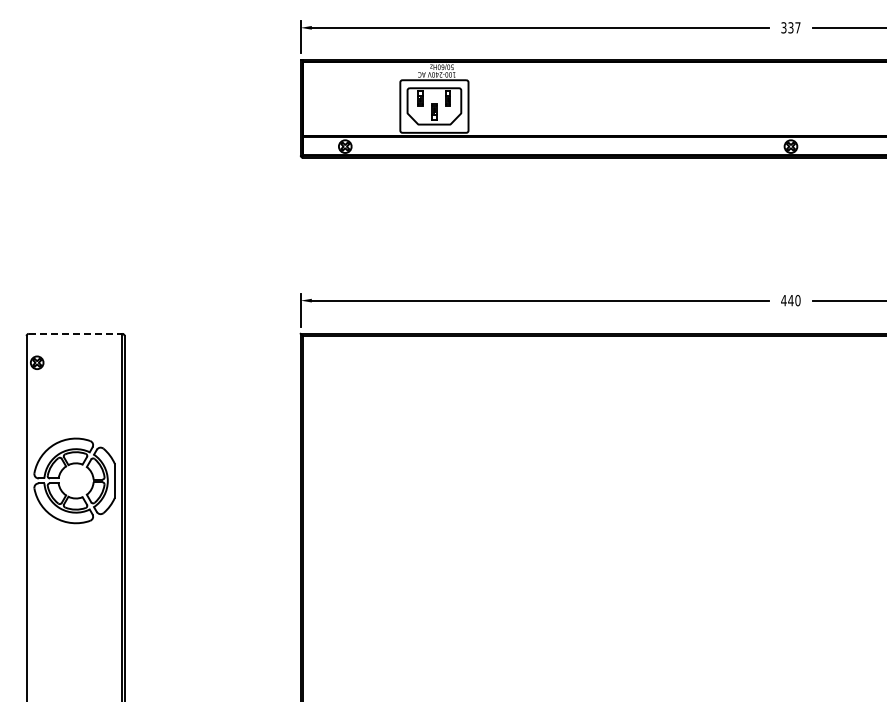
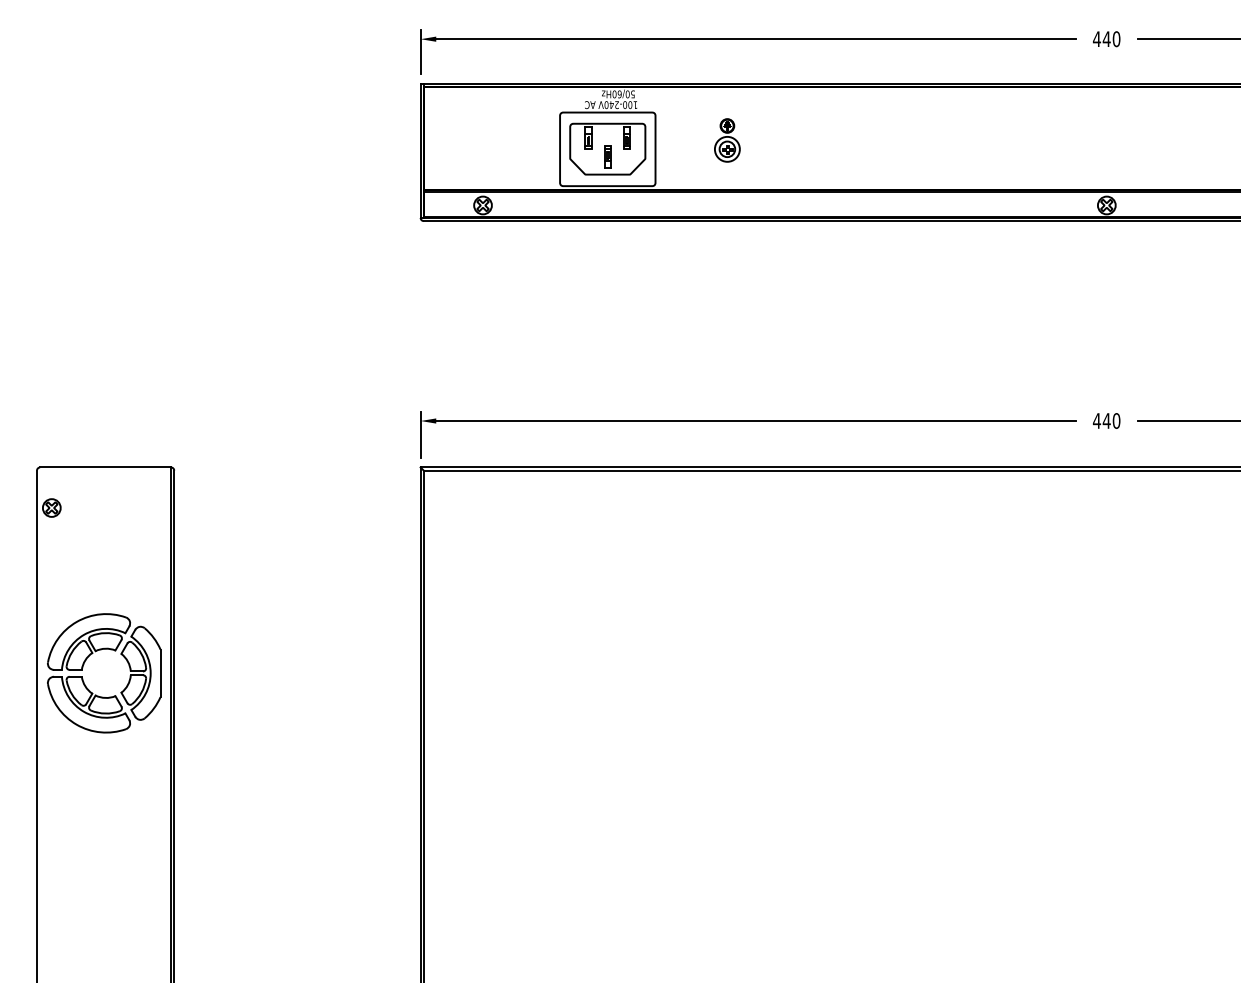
text: (790, 27) -> (1106, 38), 337 -> 440
part: (519, 100) -> (726, 140), added
line: (75, 333) -> (105, 467), dashed -> solid

